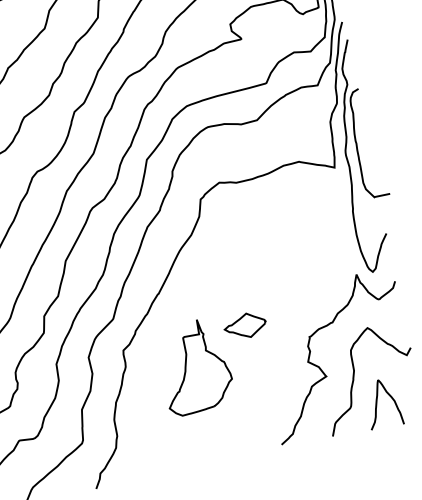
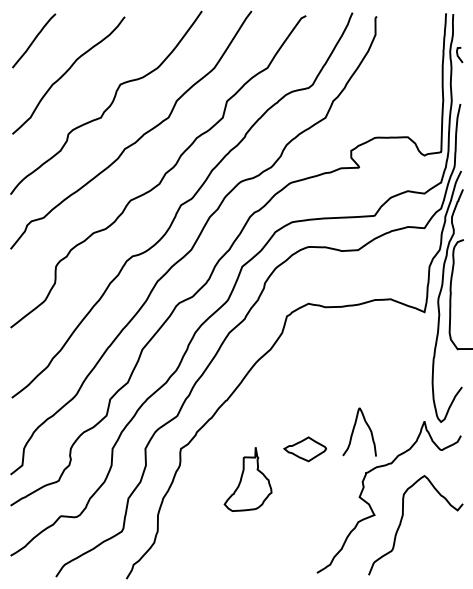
part: (194, 367) -> (247, 479), size x0.7
curve: (377, 403) -> (354, 430), moved

